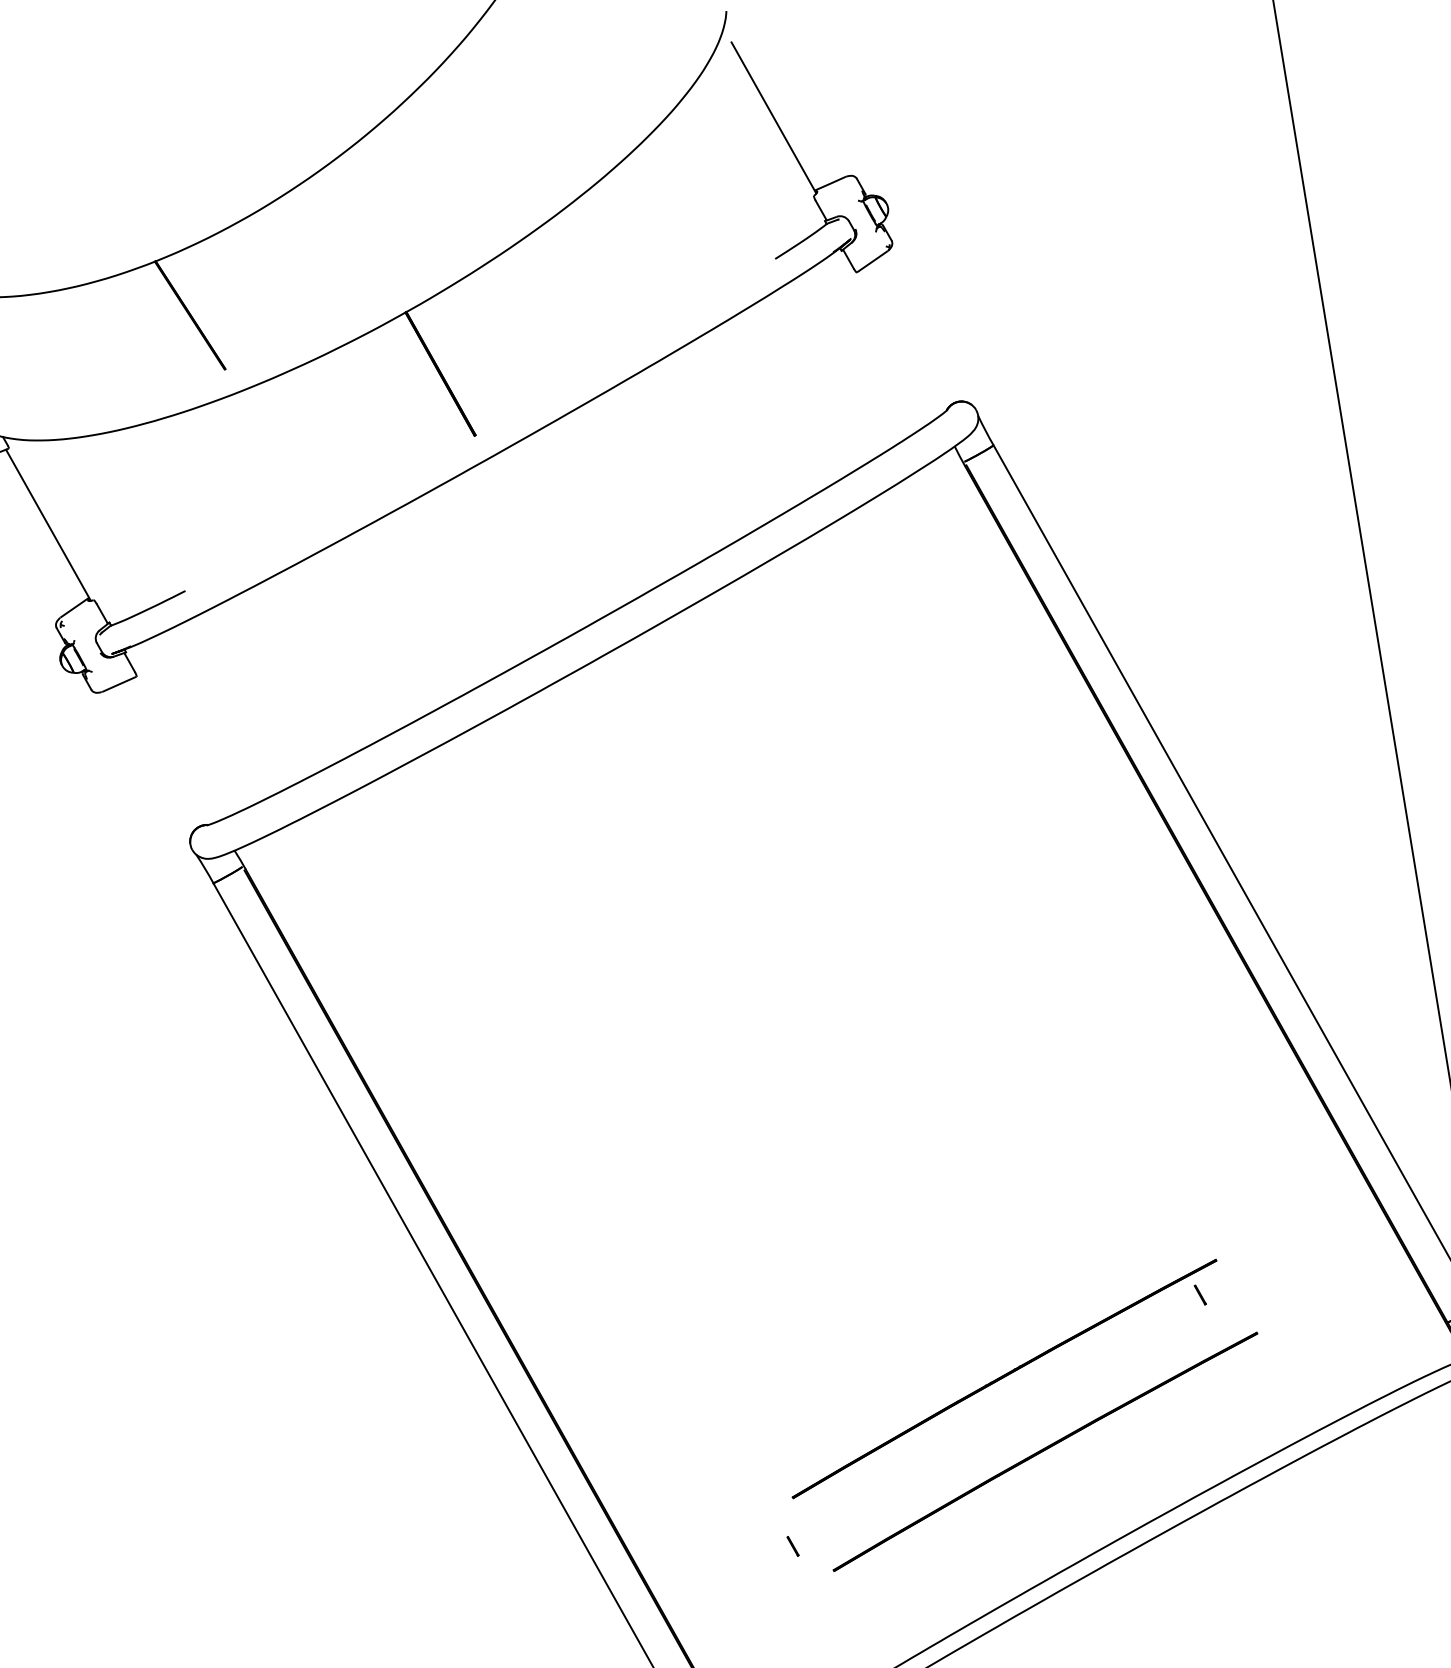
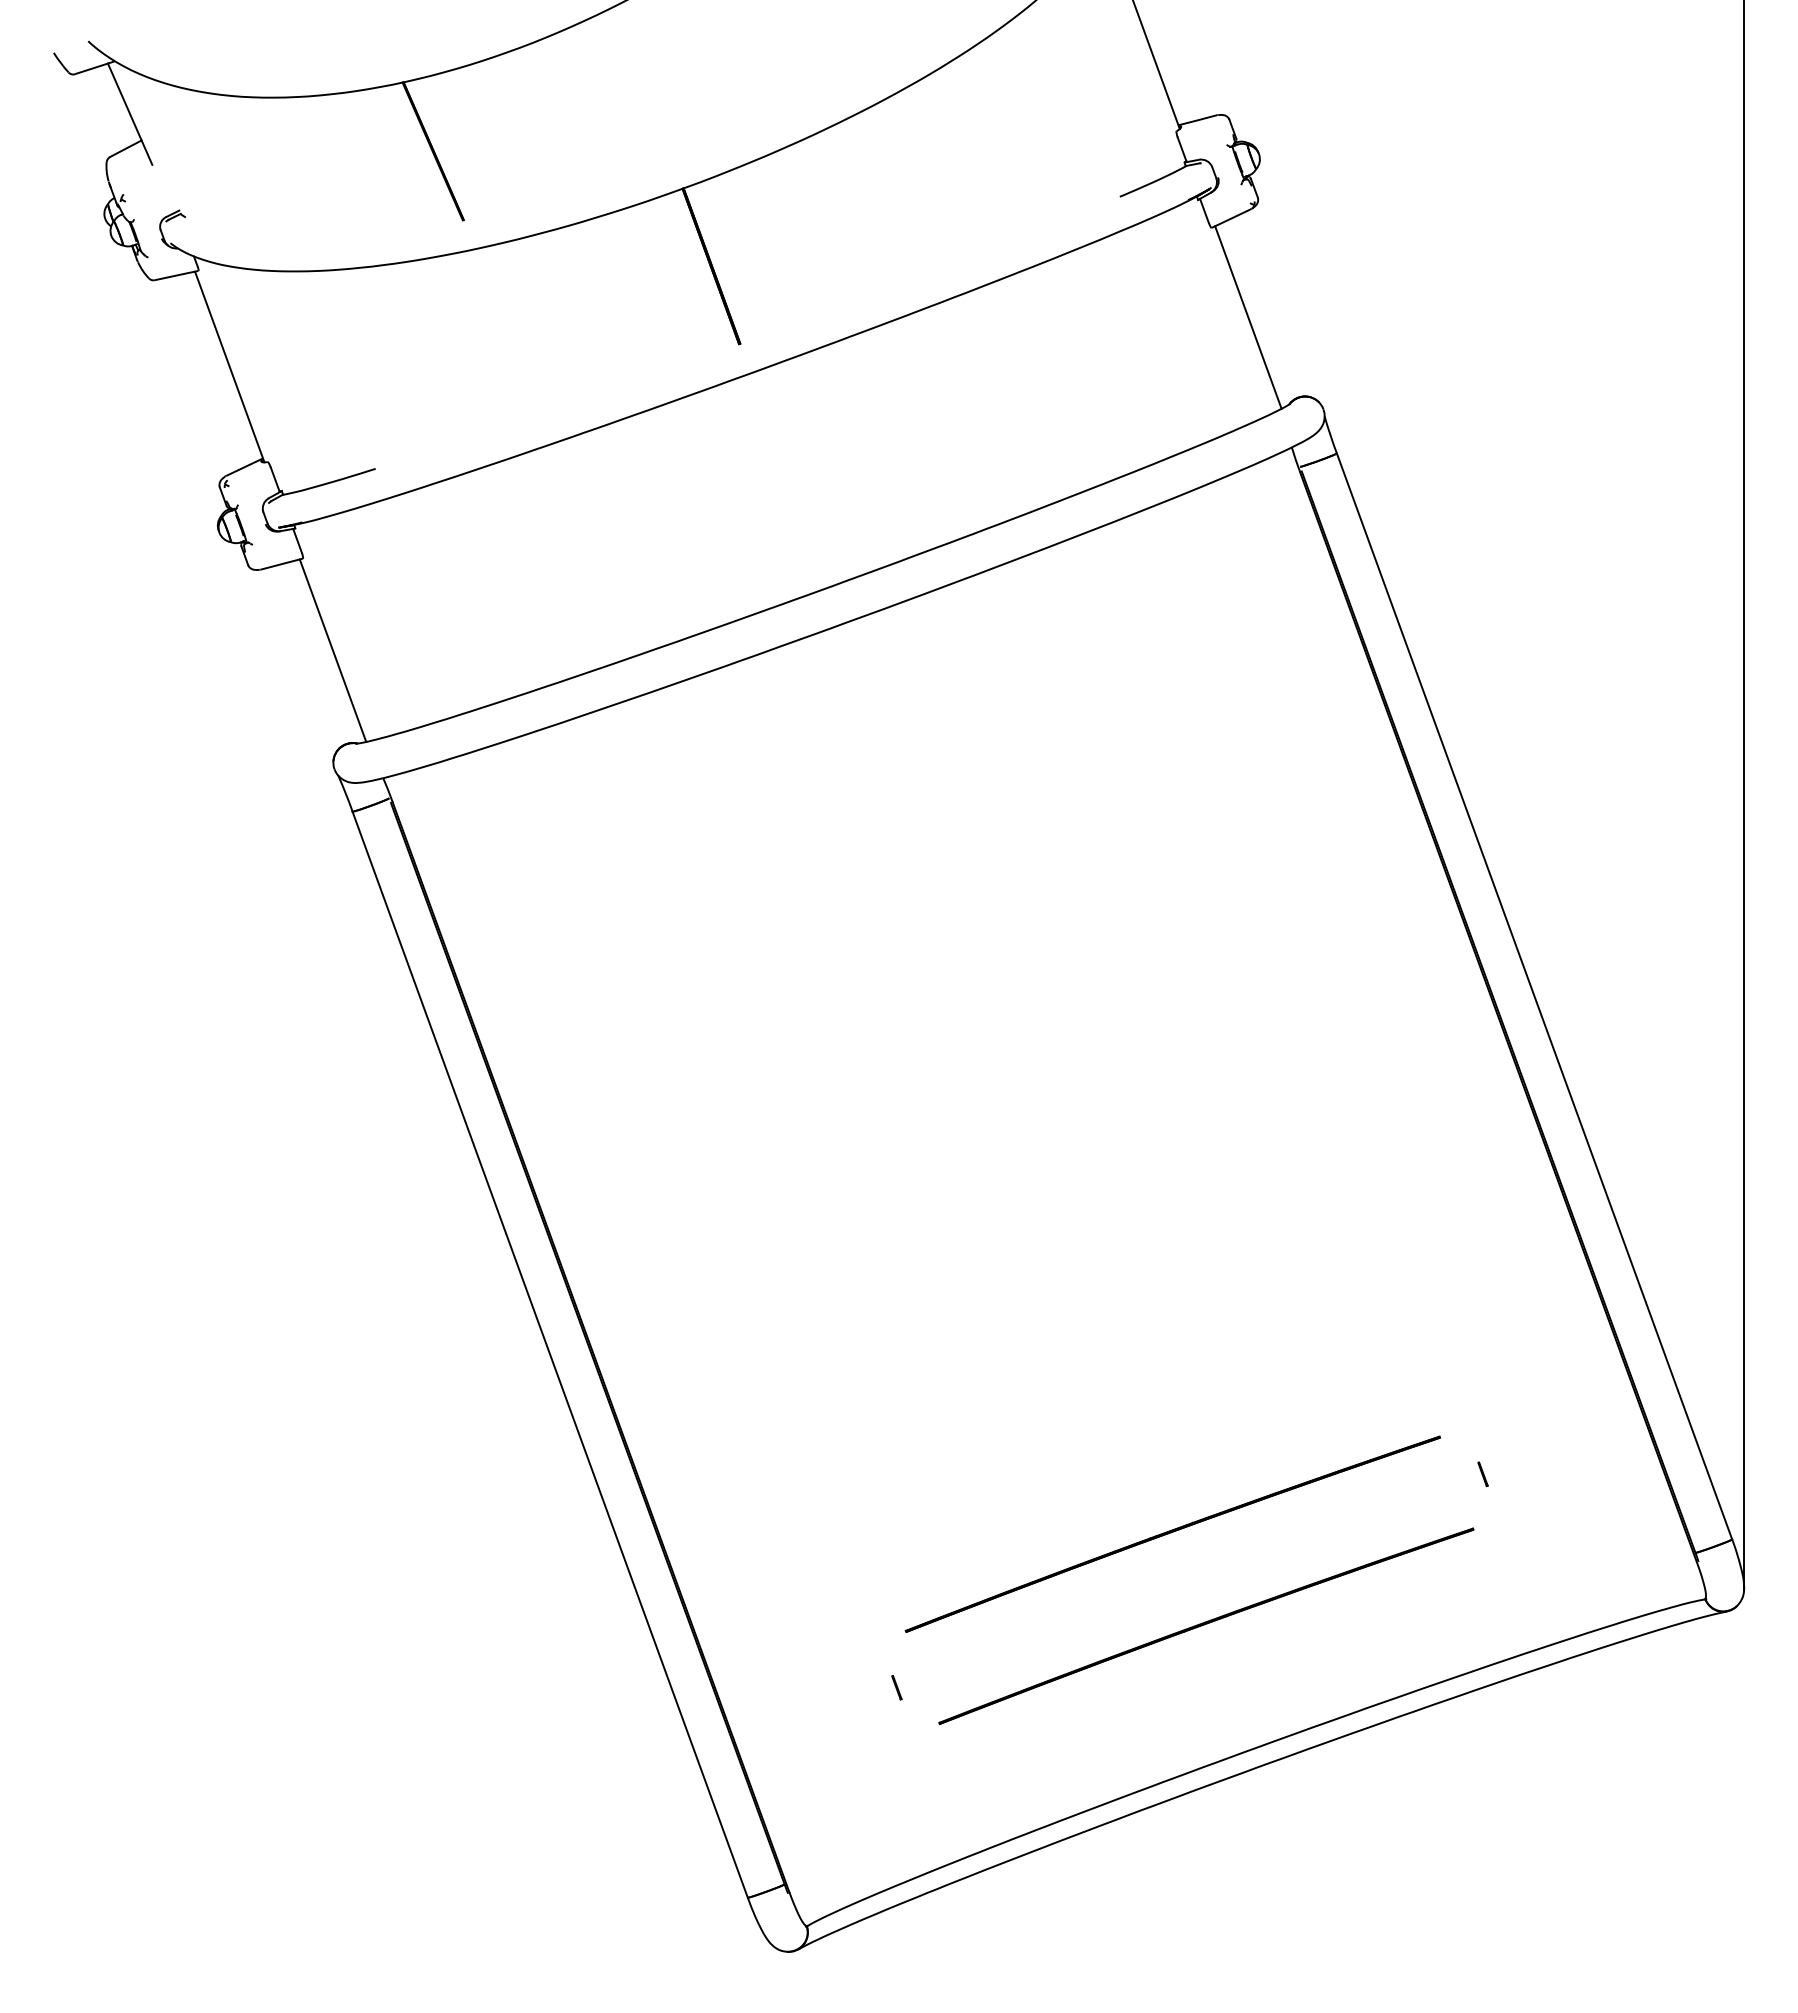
line: (900, 342) -> (1248, 317), added
line: (174, 750) -> (332, 650), added
line: (1199, 1295) -> (1482, 1474), moved

